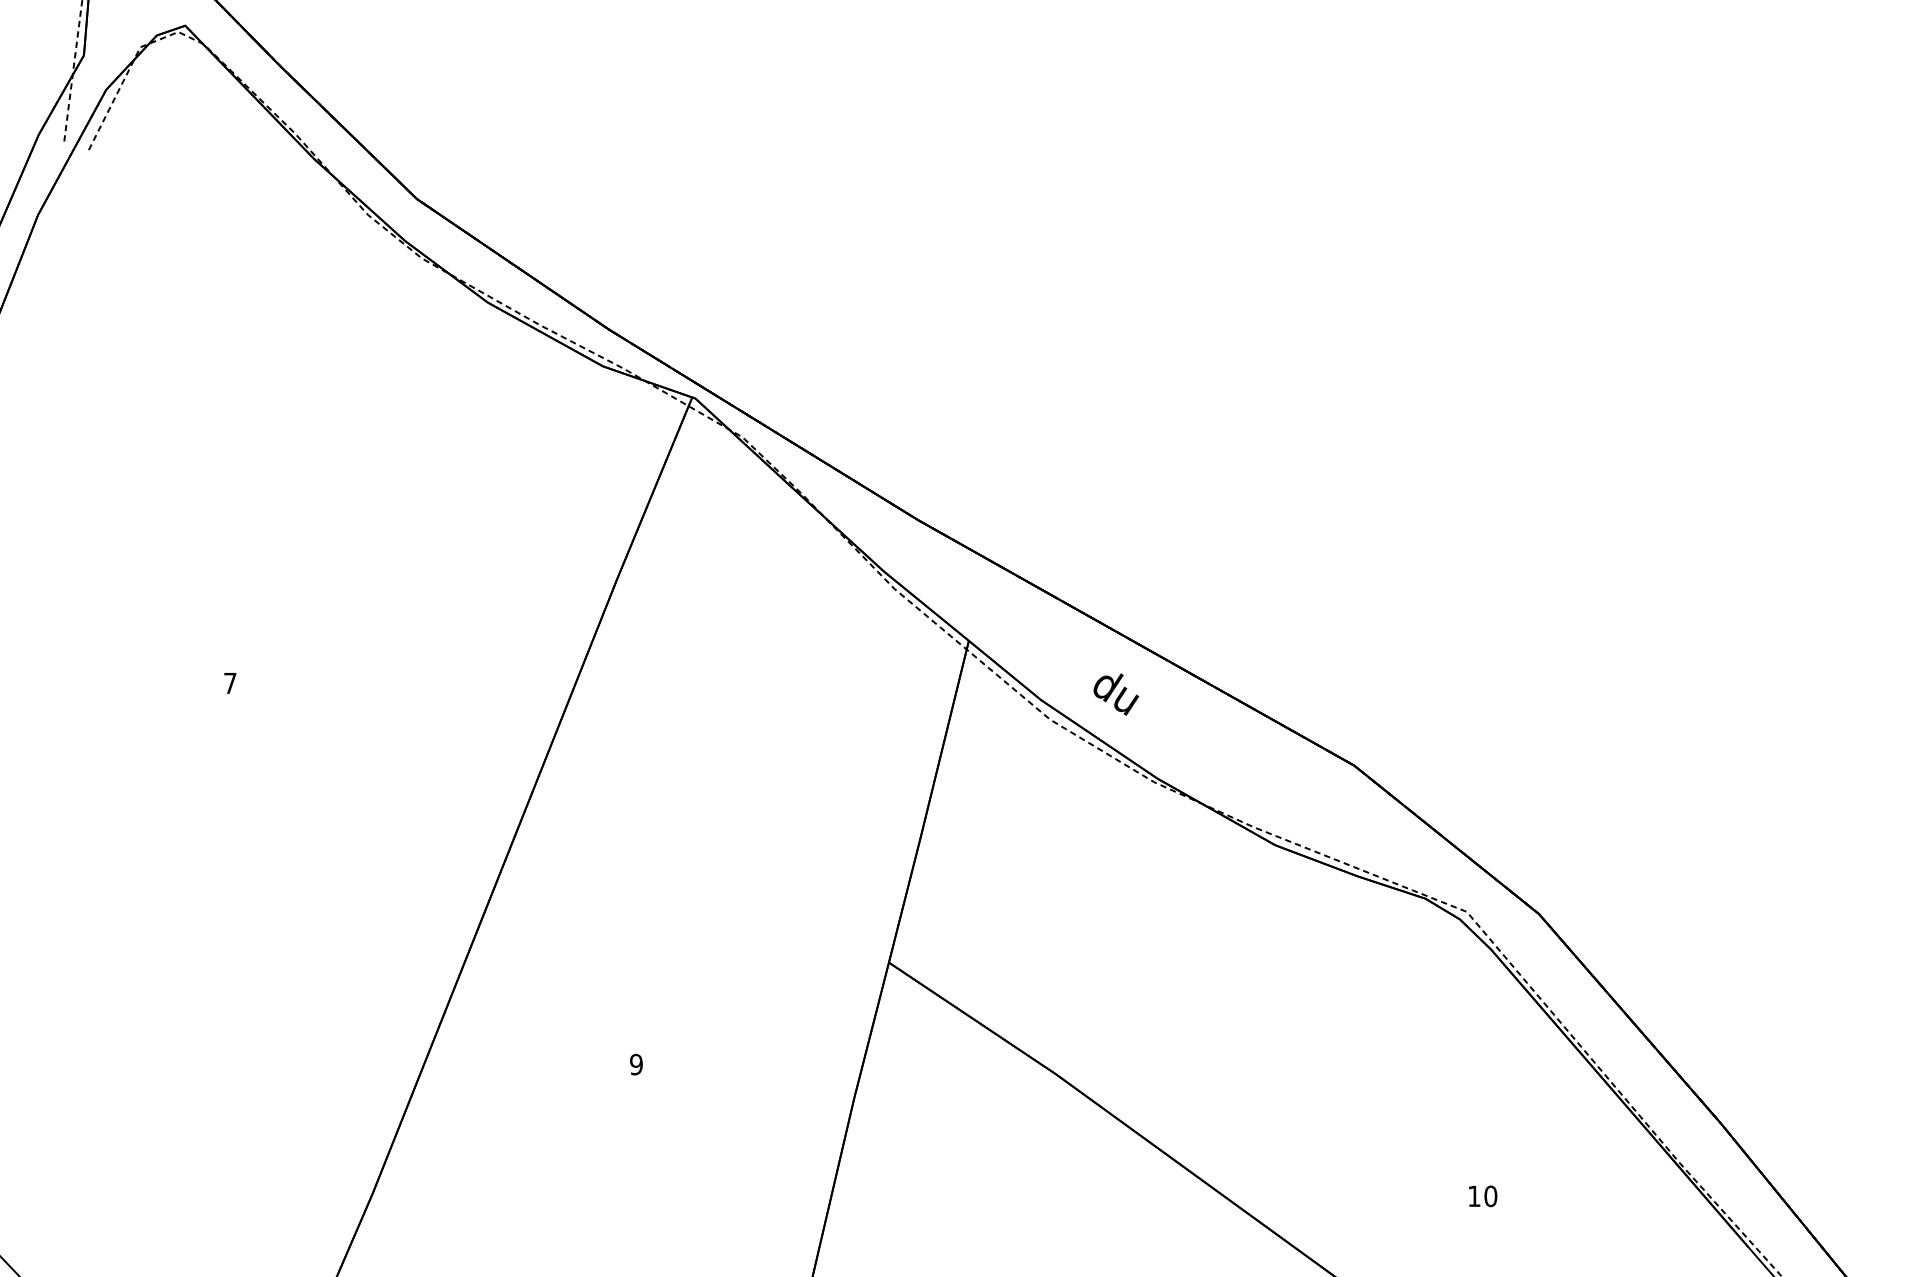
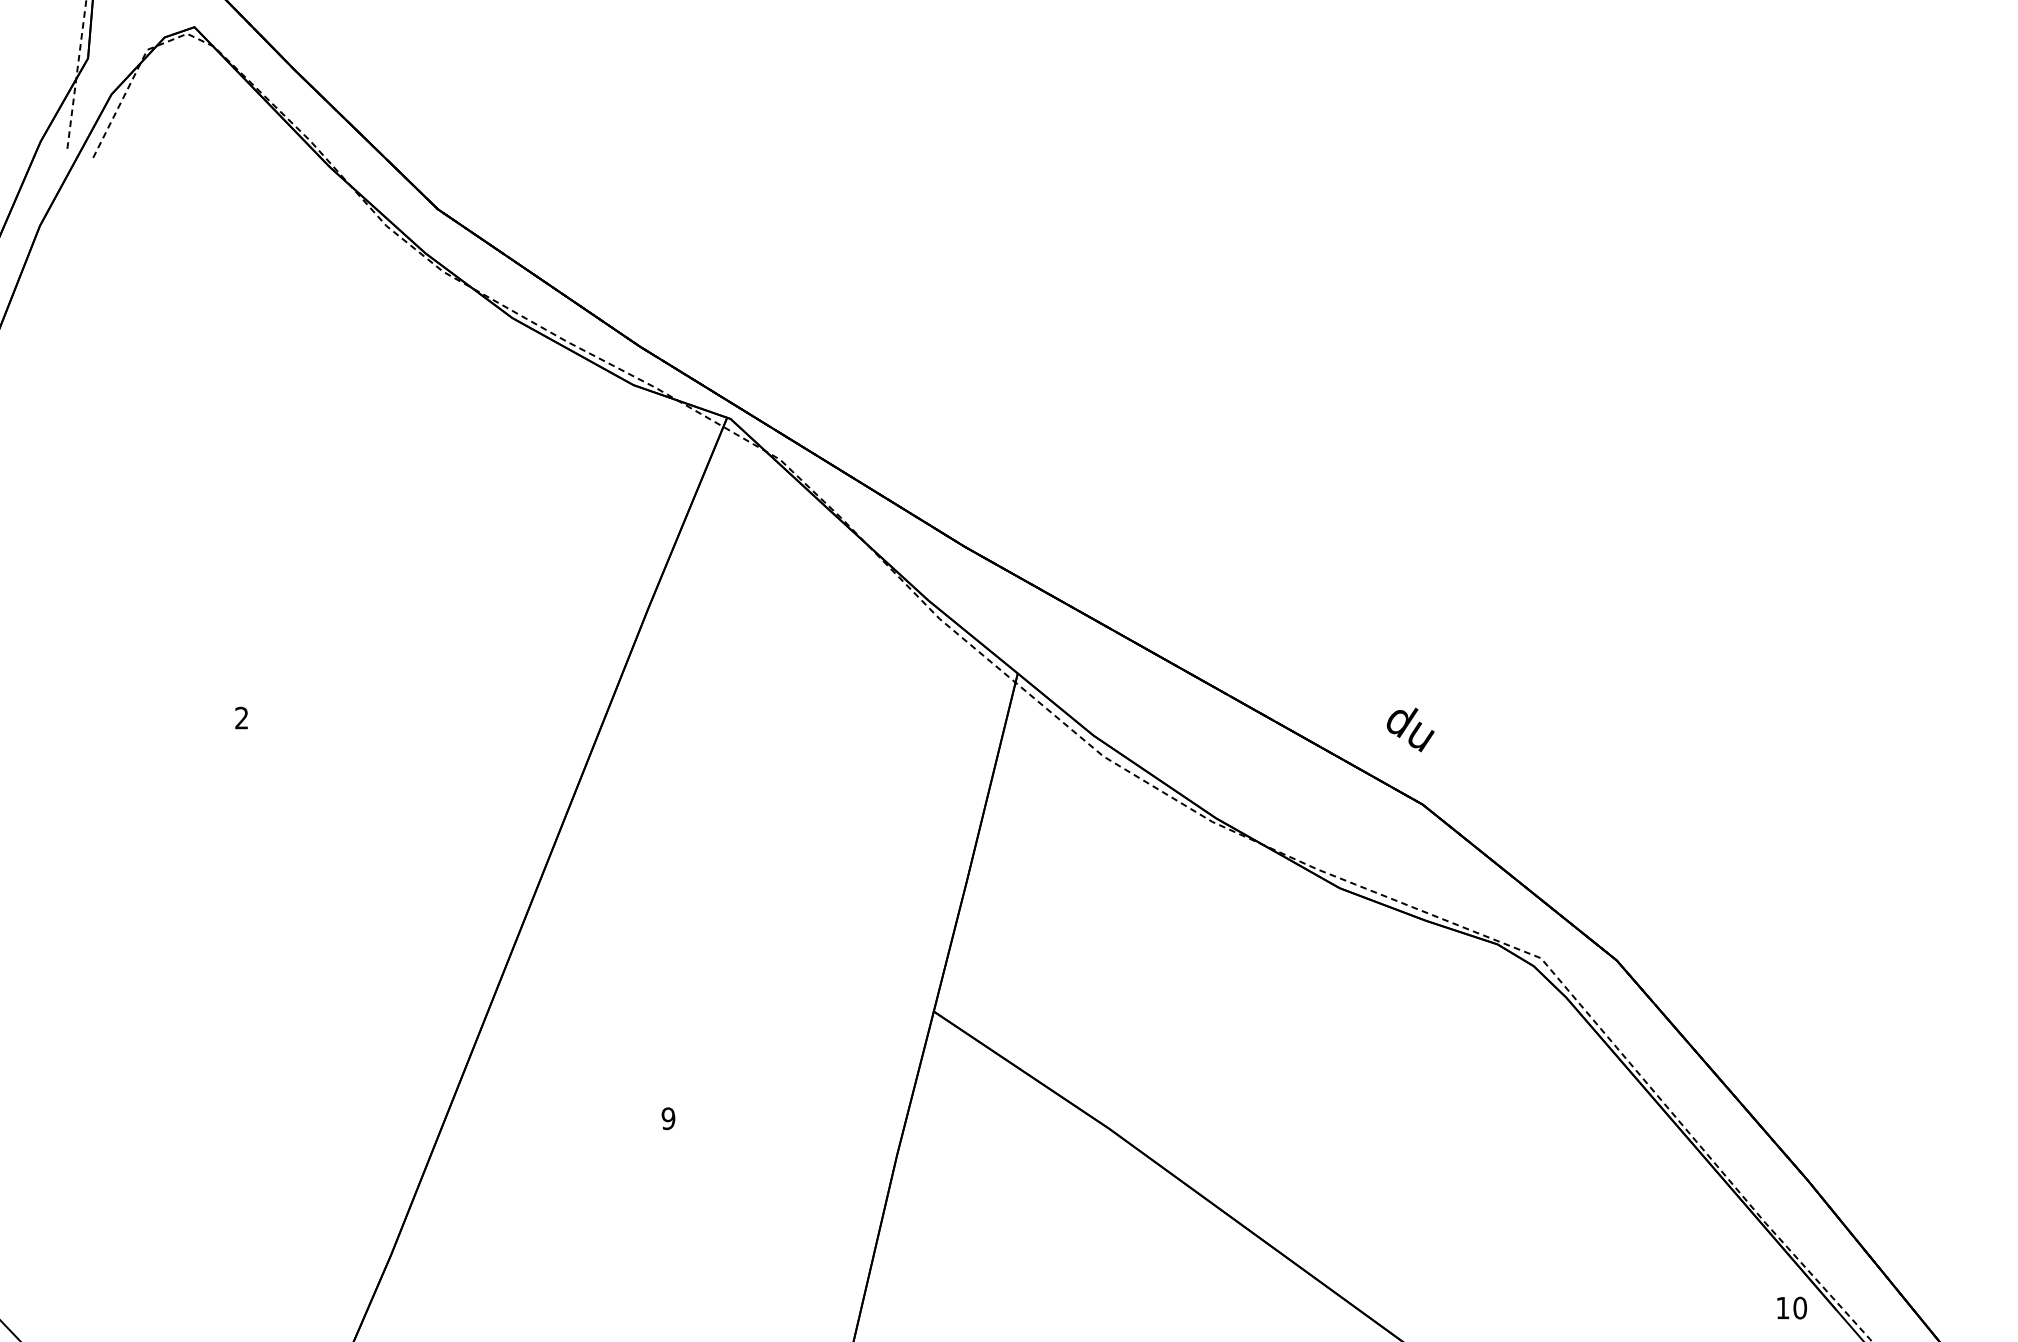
text: (229, 682) -> (241, 717), 7 -> 2
text: (1116, 694) -> (1410, 729), moved
text: (1482, 1195) -> (1791, 1307), moved

